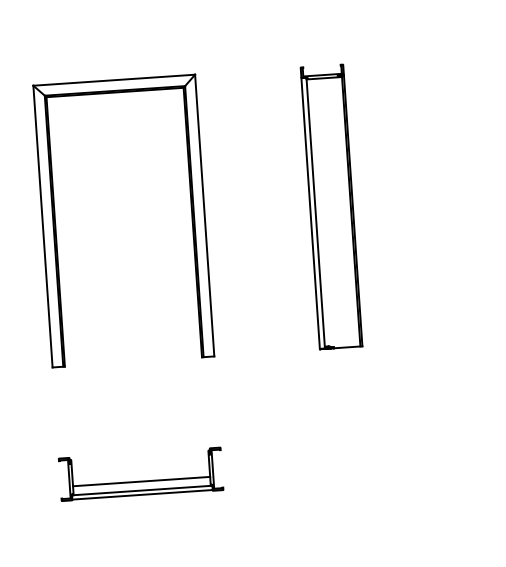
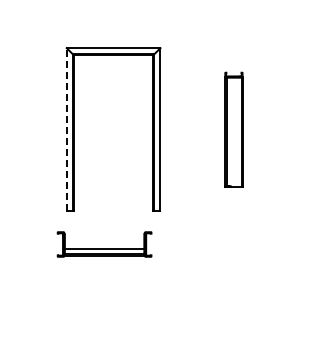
part: (330, 206) -> (233, 129), size x0.7
line: (42, 226) -> (66, 129), solid -> dashed
part: (140, 474) -> (104, 244), moved

